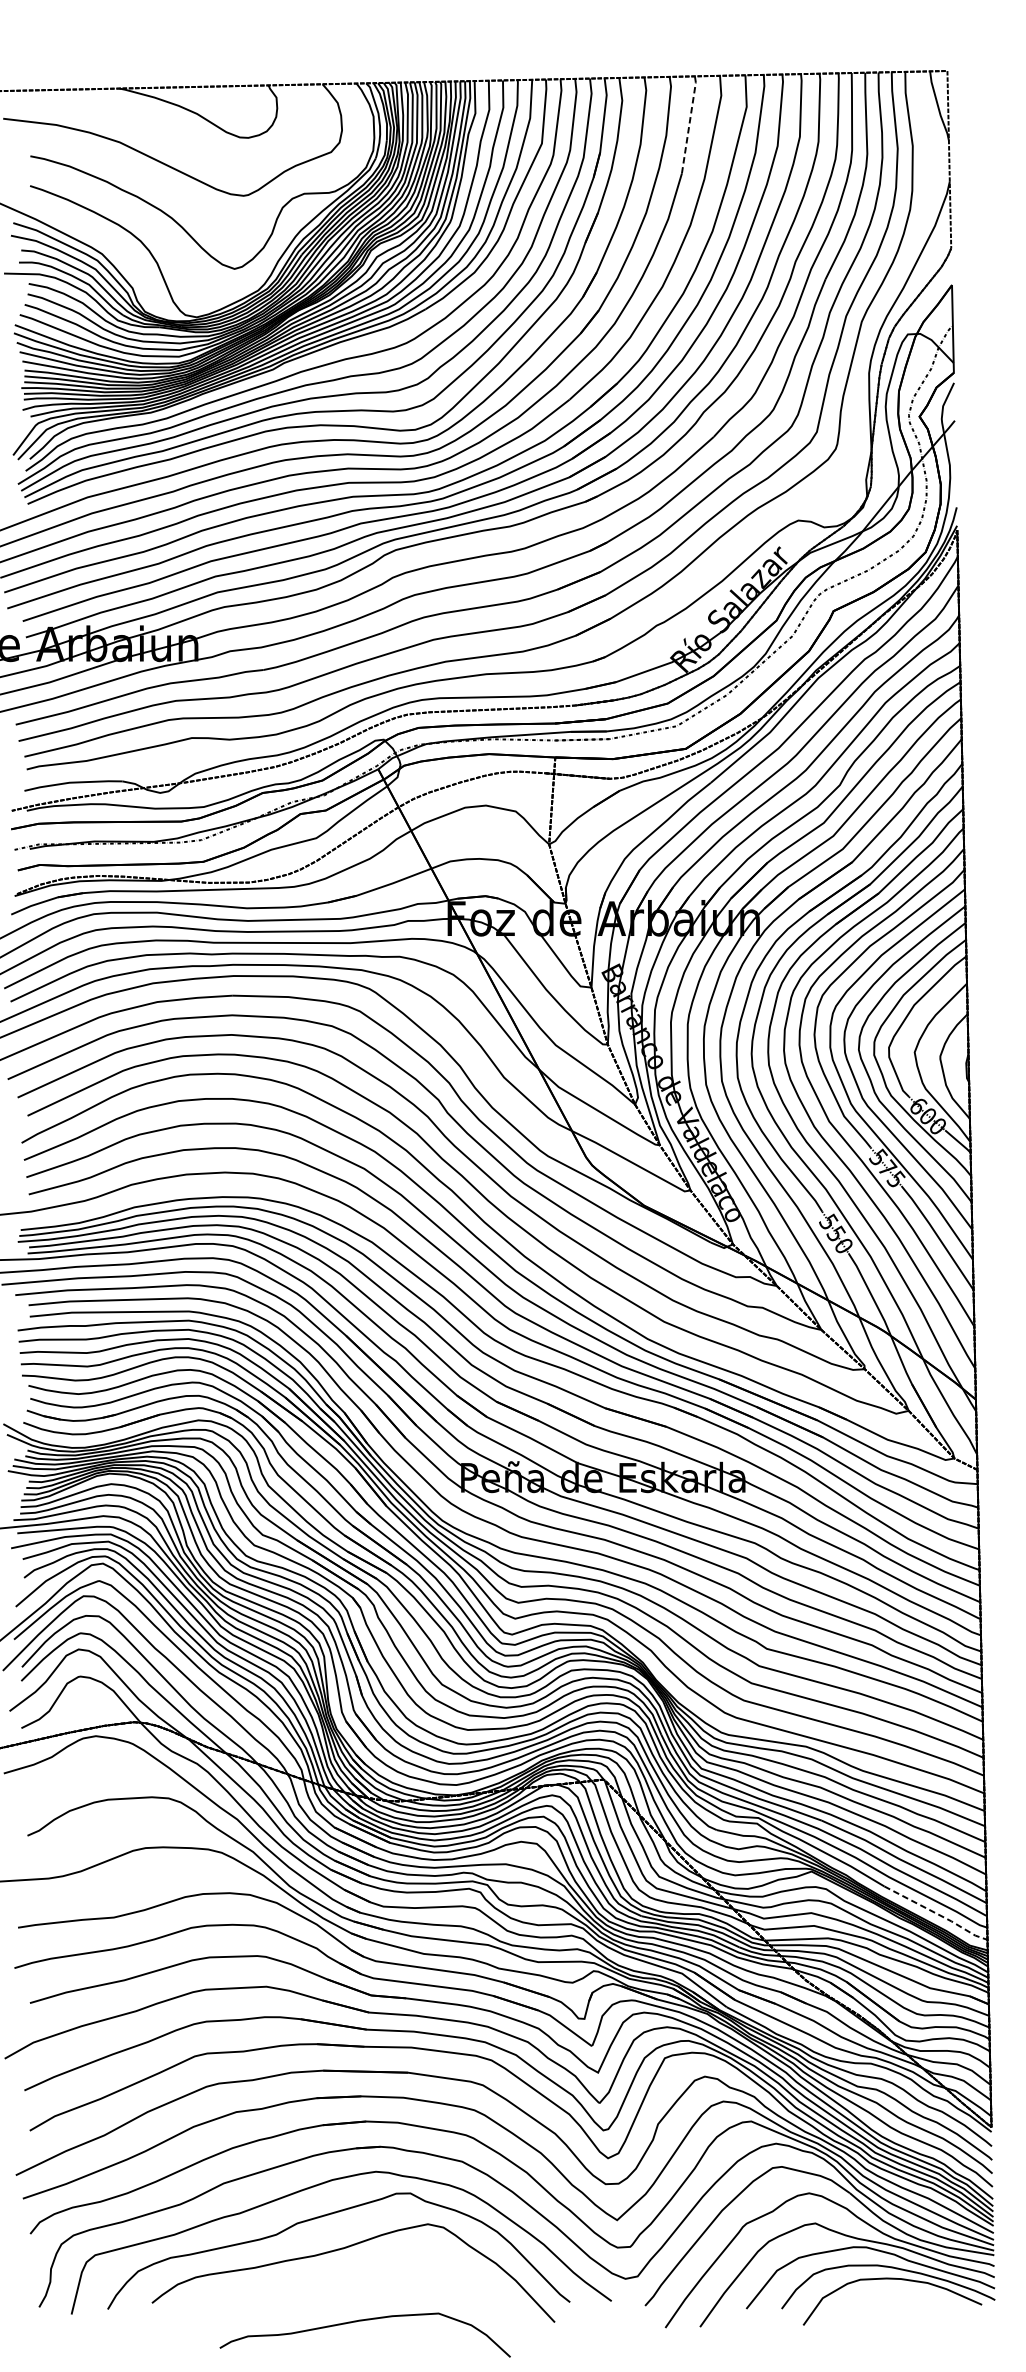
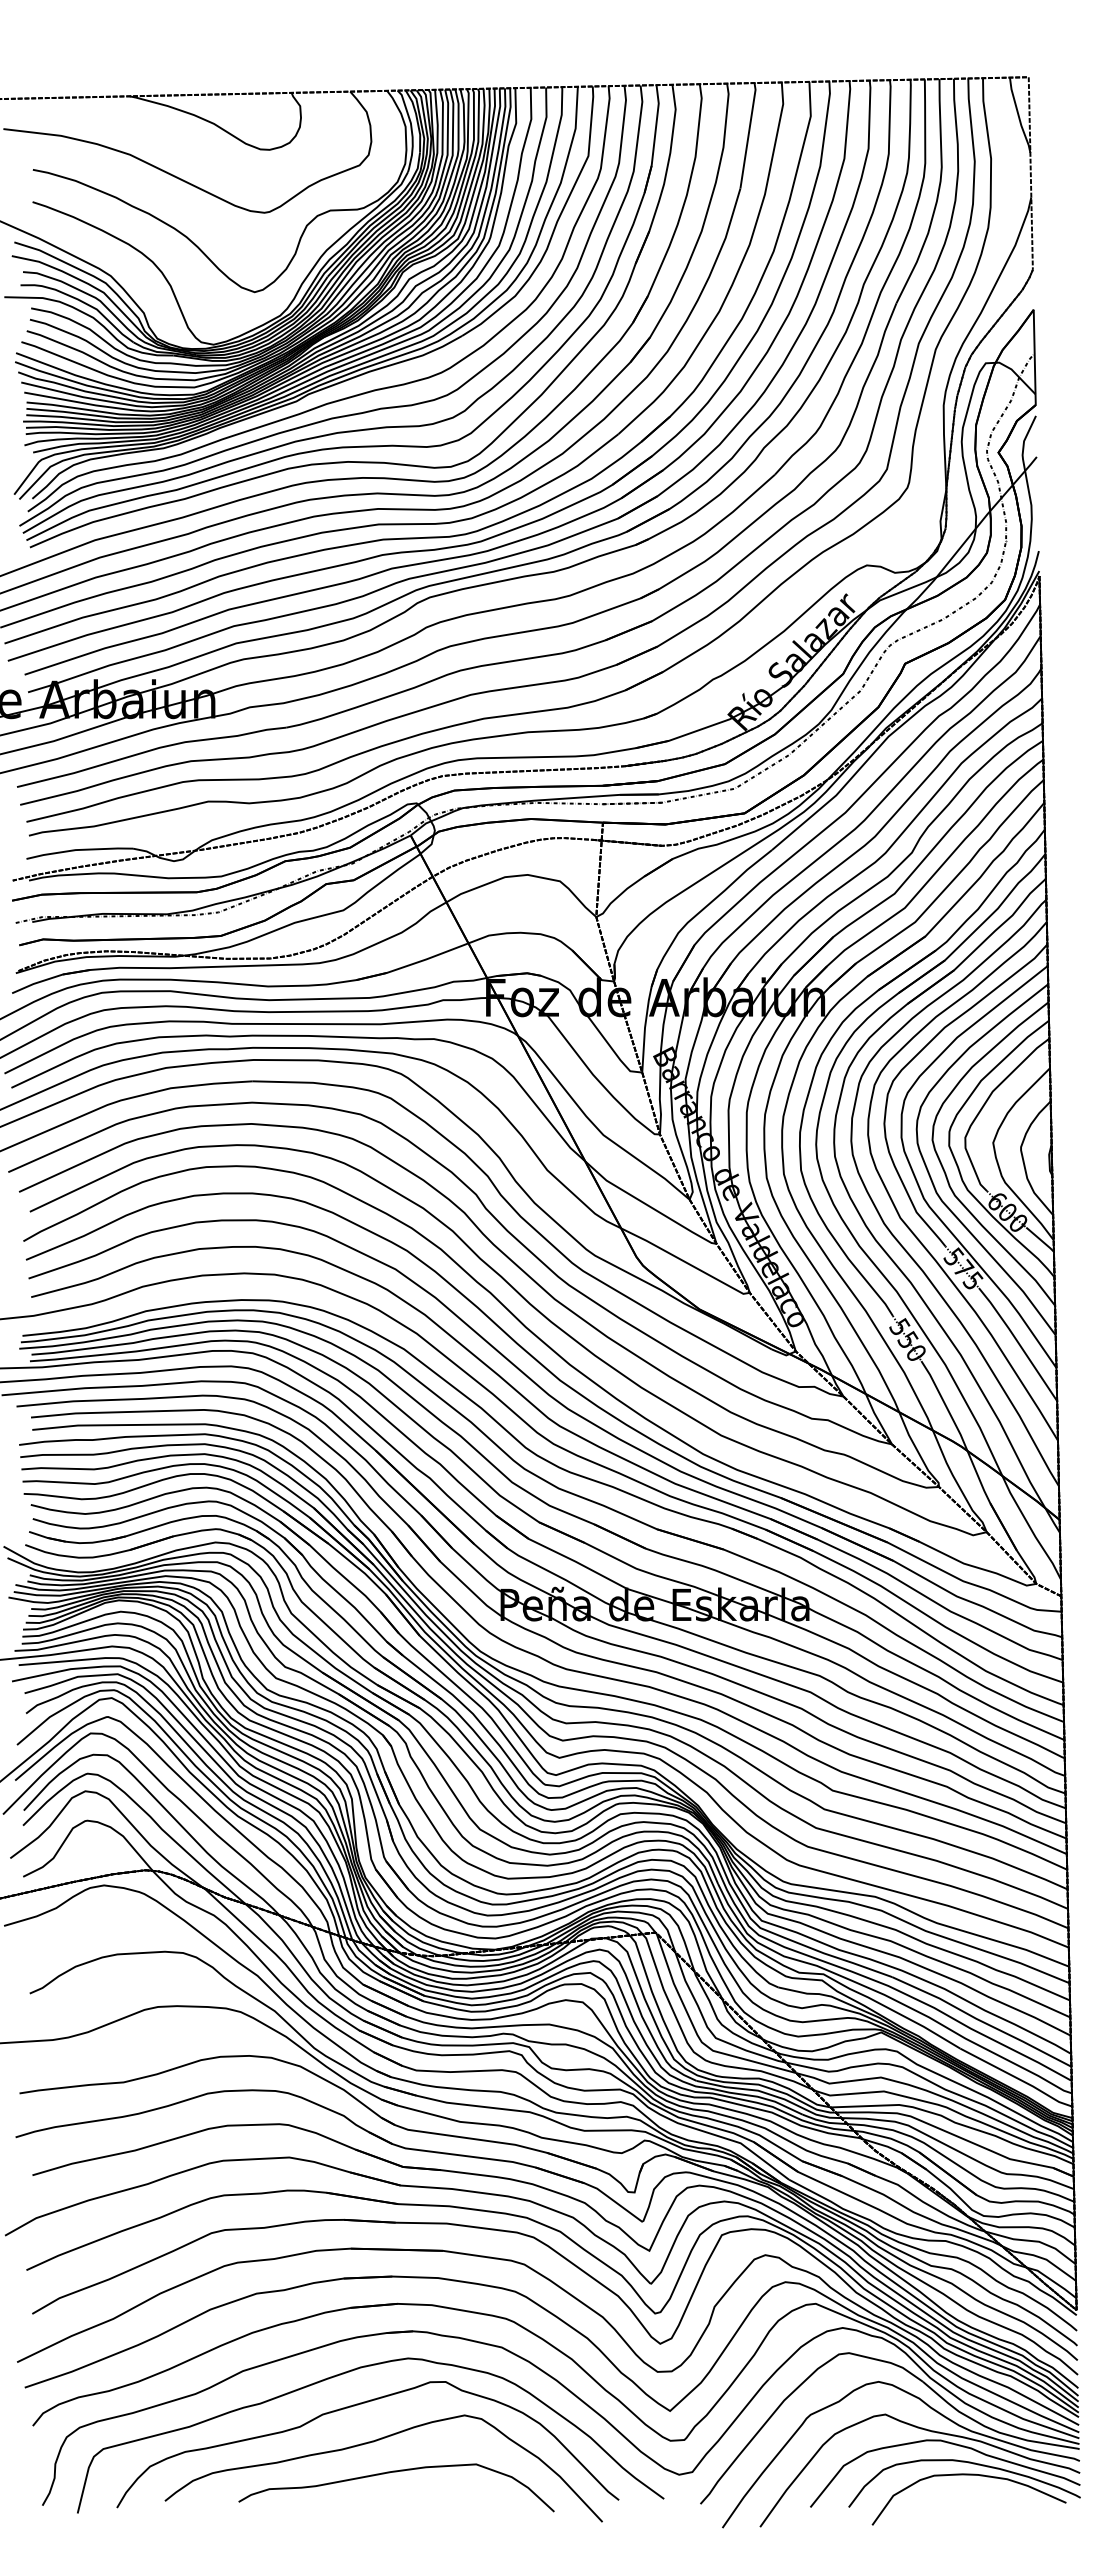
line: (689, 124) -> (748, 135), dashed -> solid
line: (937, 1913) -> (1017, 2078), dashed -> solid
curve: (365, 2321) -> (396, 2472), moved

